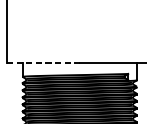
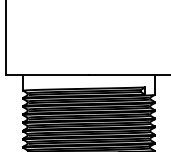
line: (43, 63) -> (47, 75), dashed -> solid

